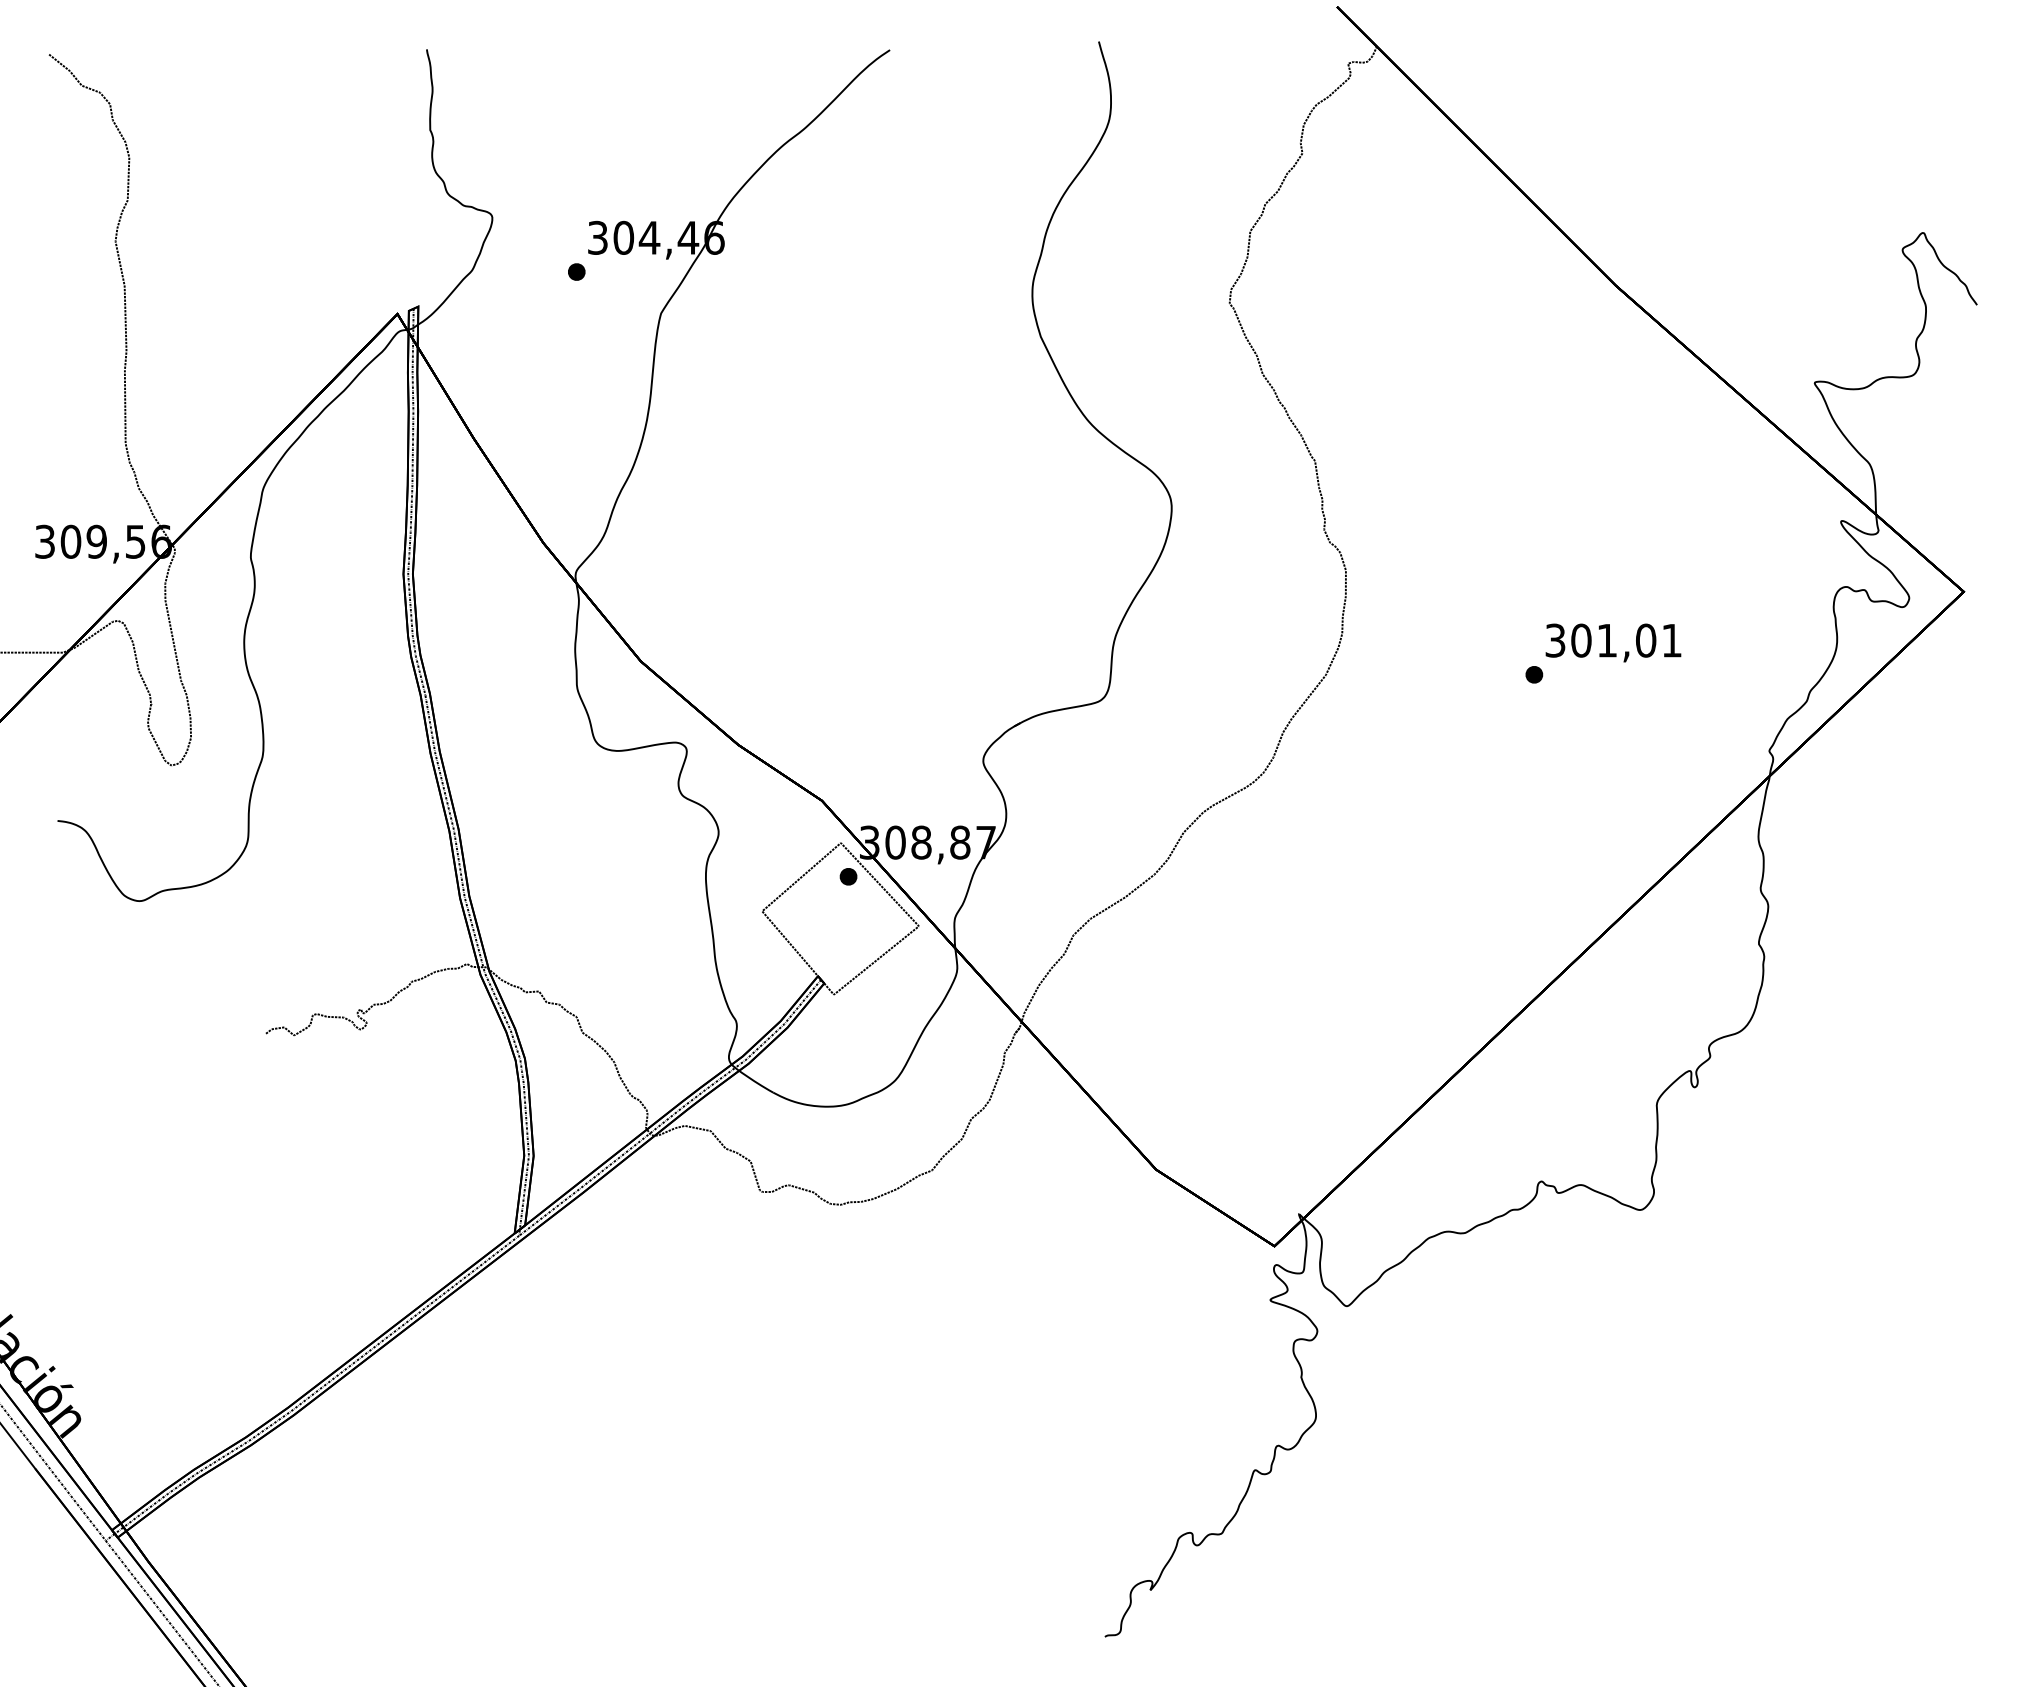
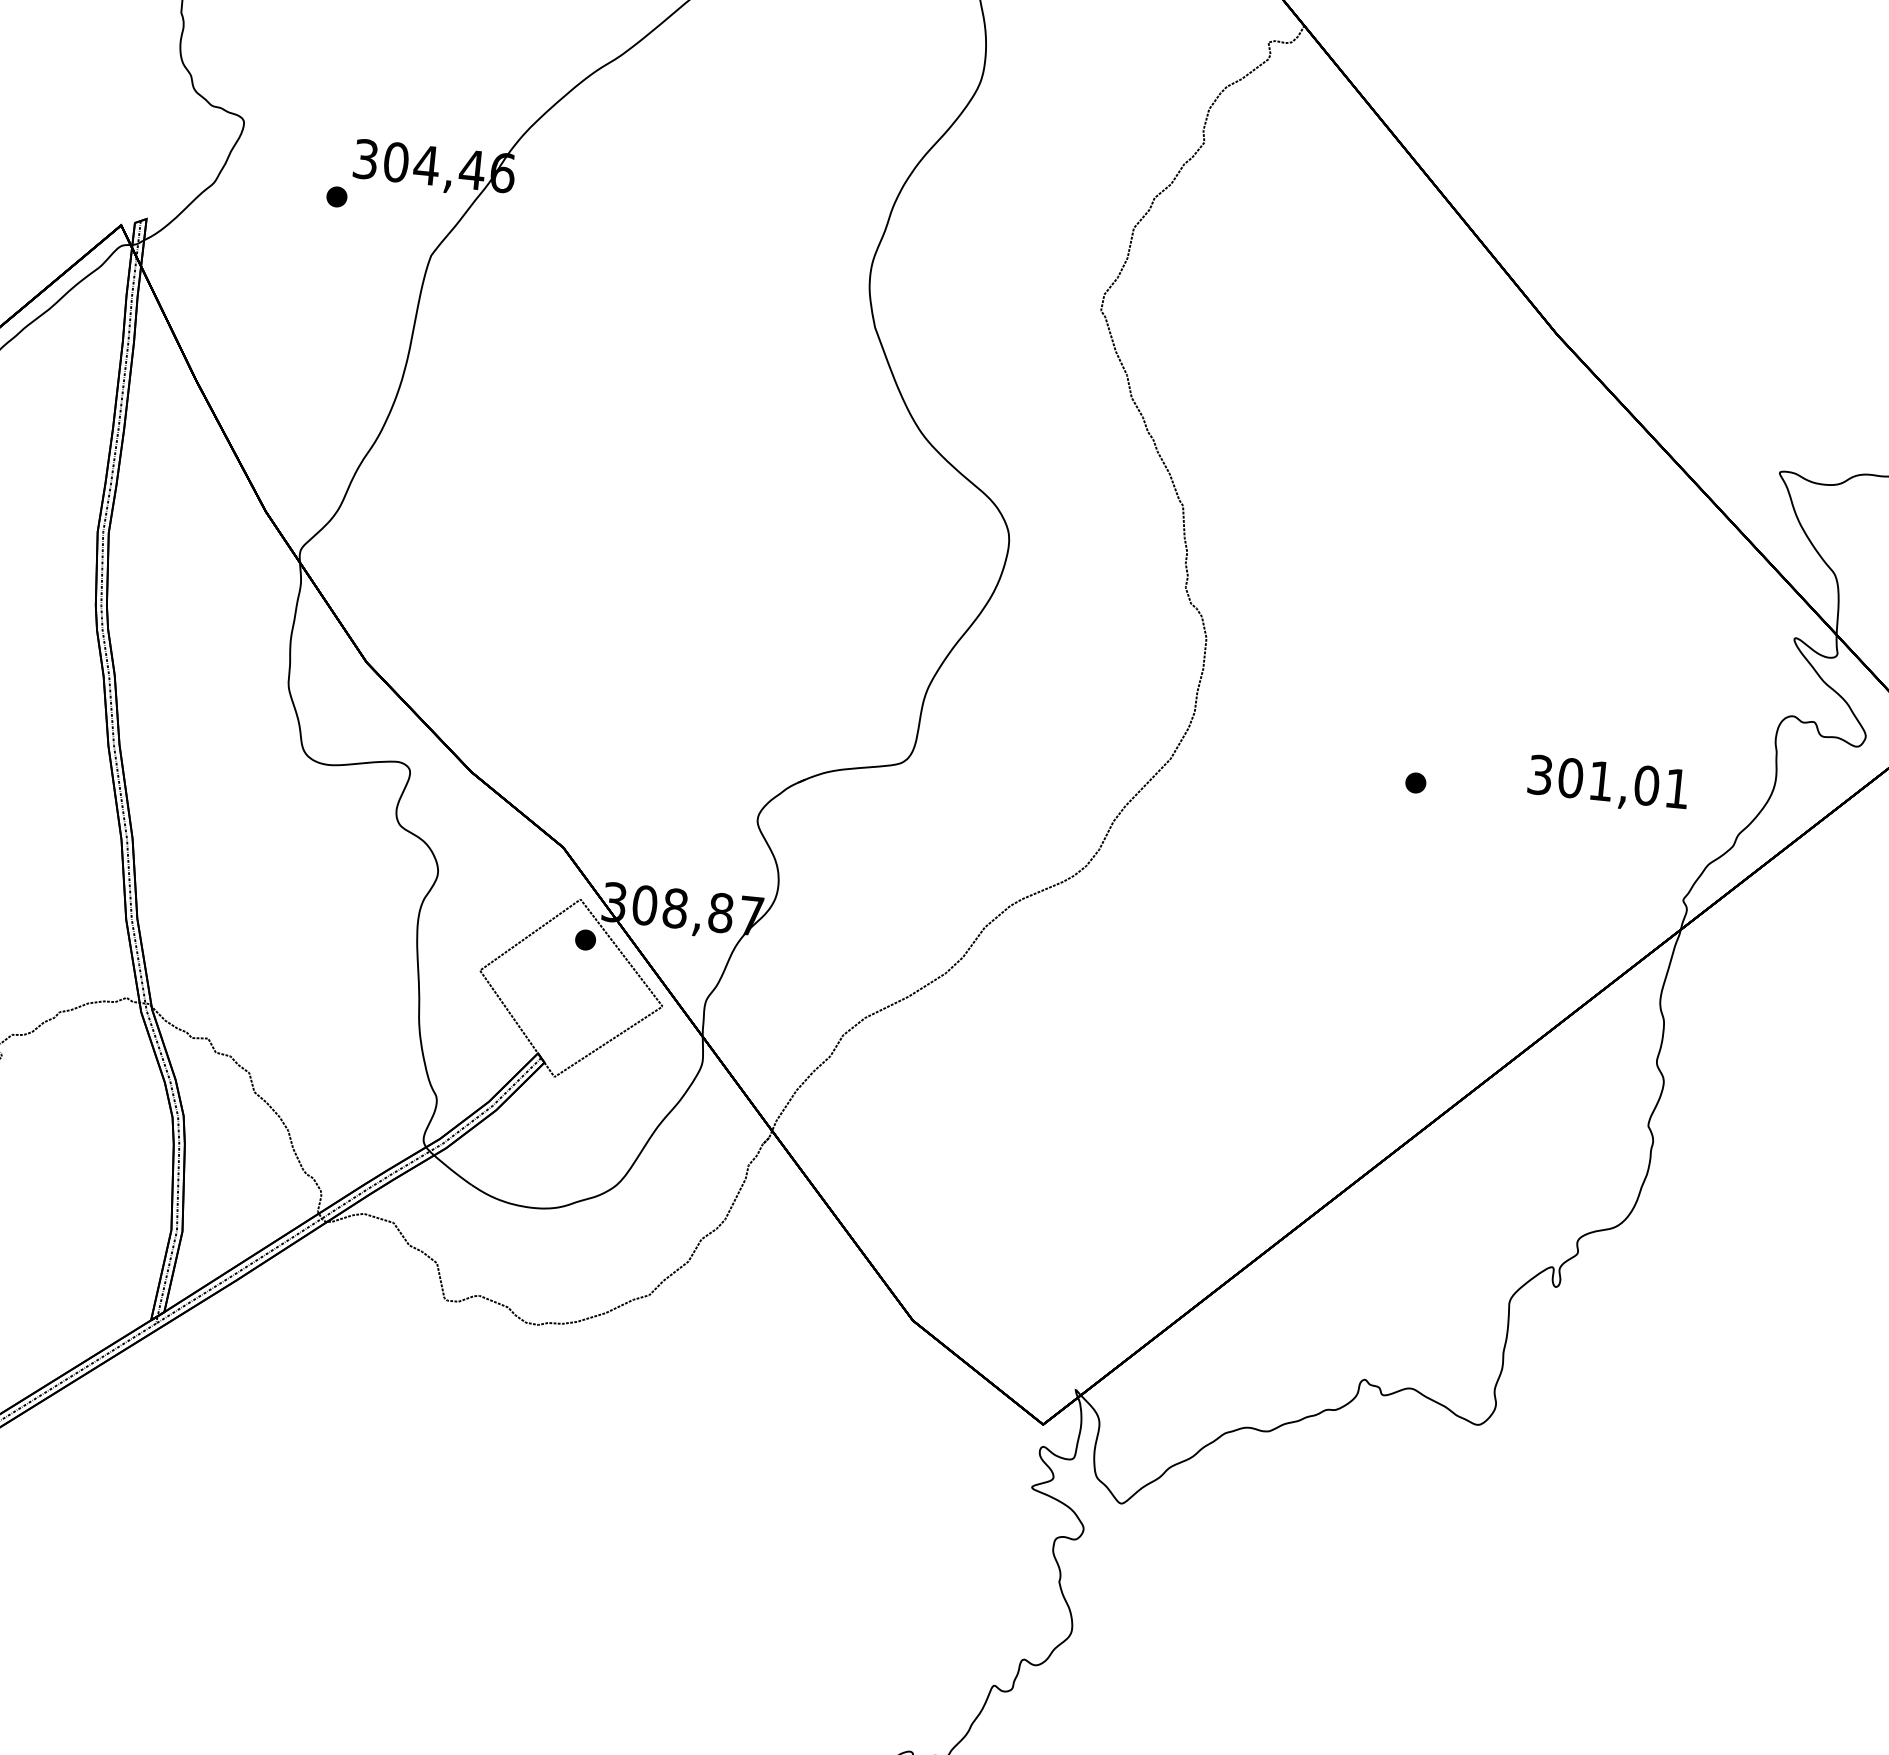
text: (1613, 642) -> (1608, 784), moved

